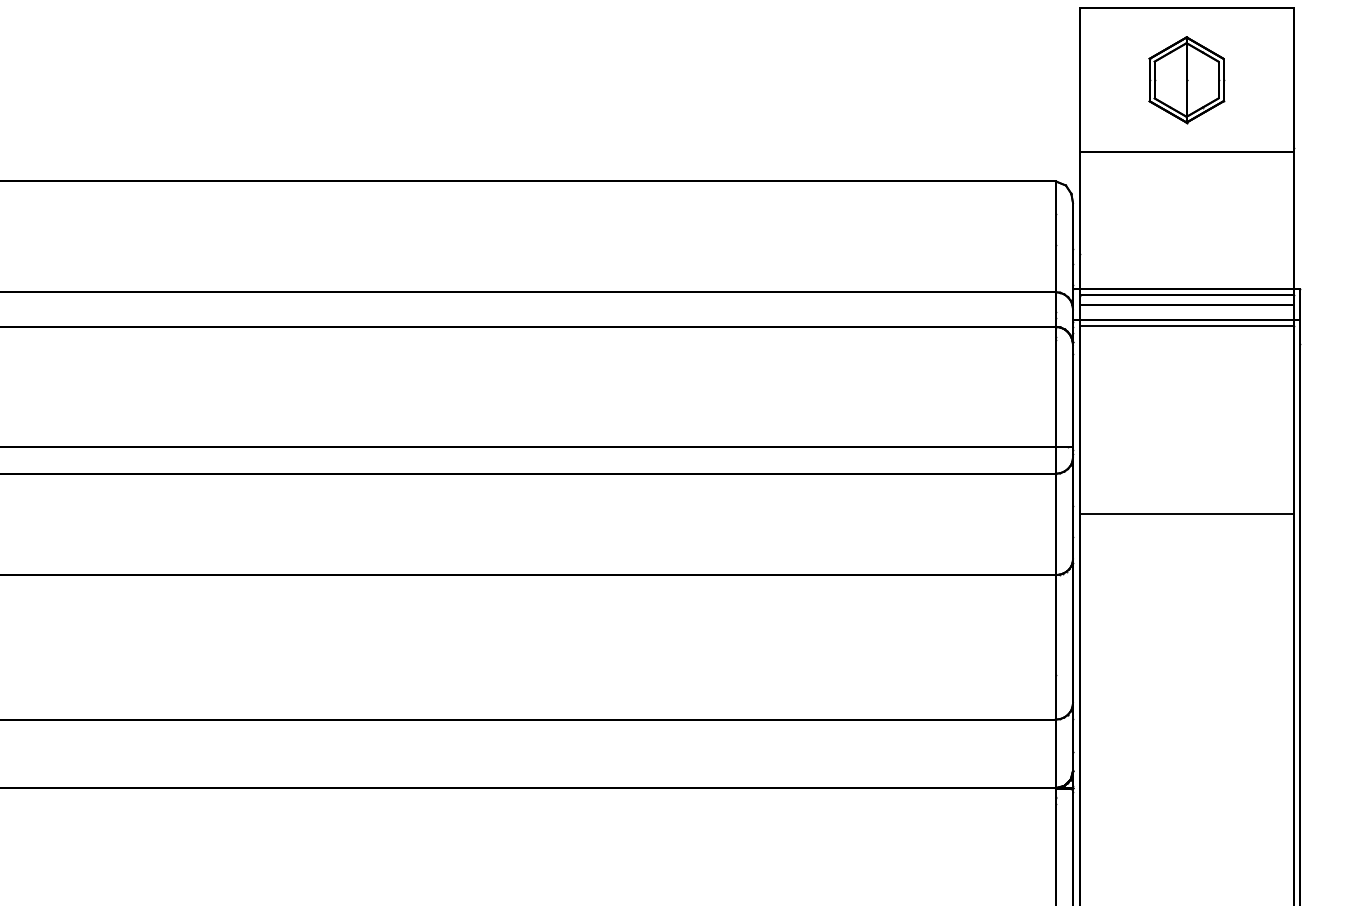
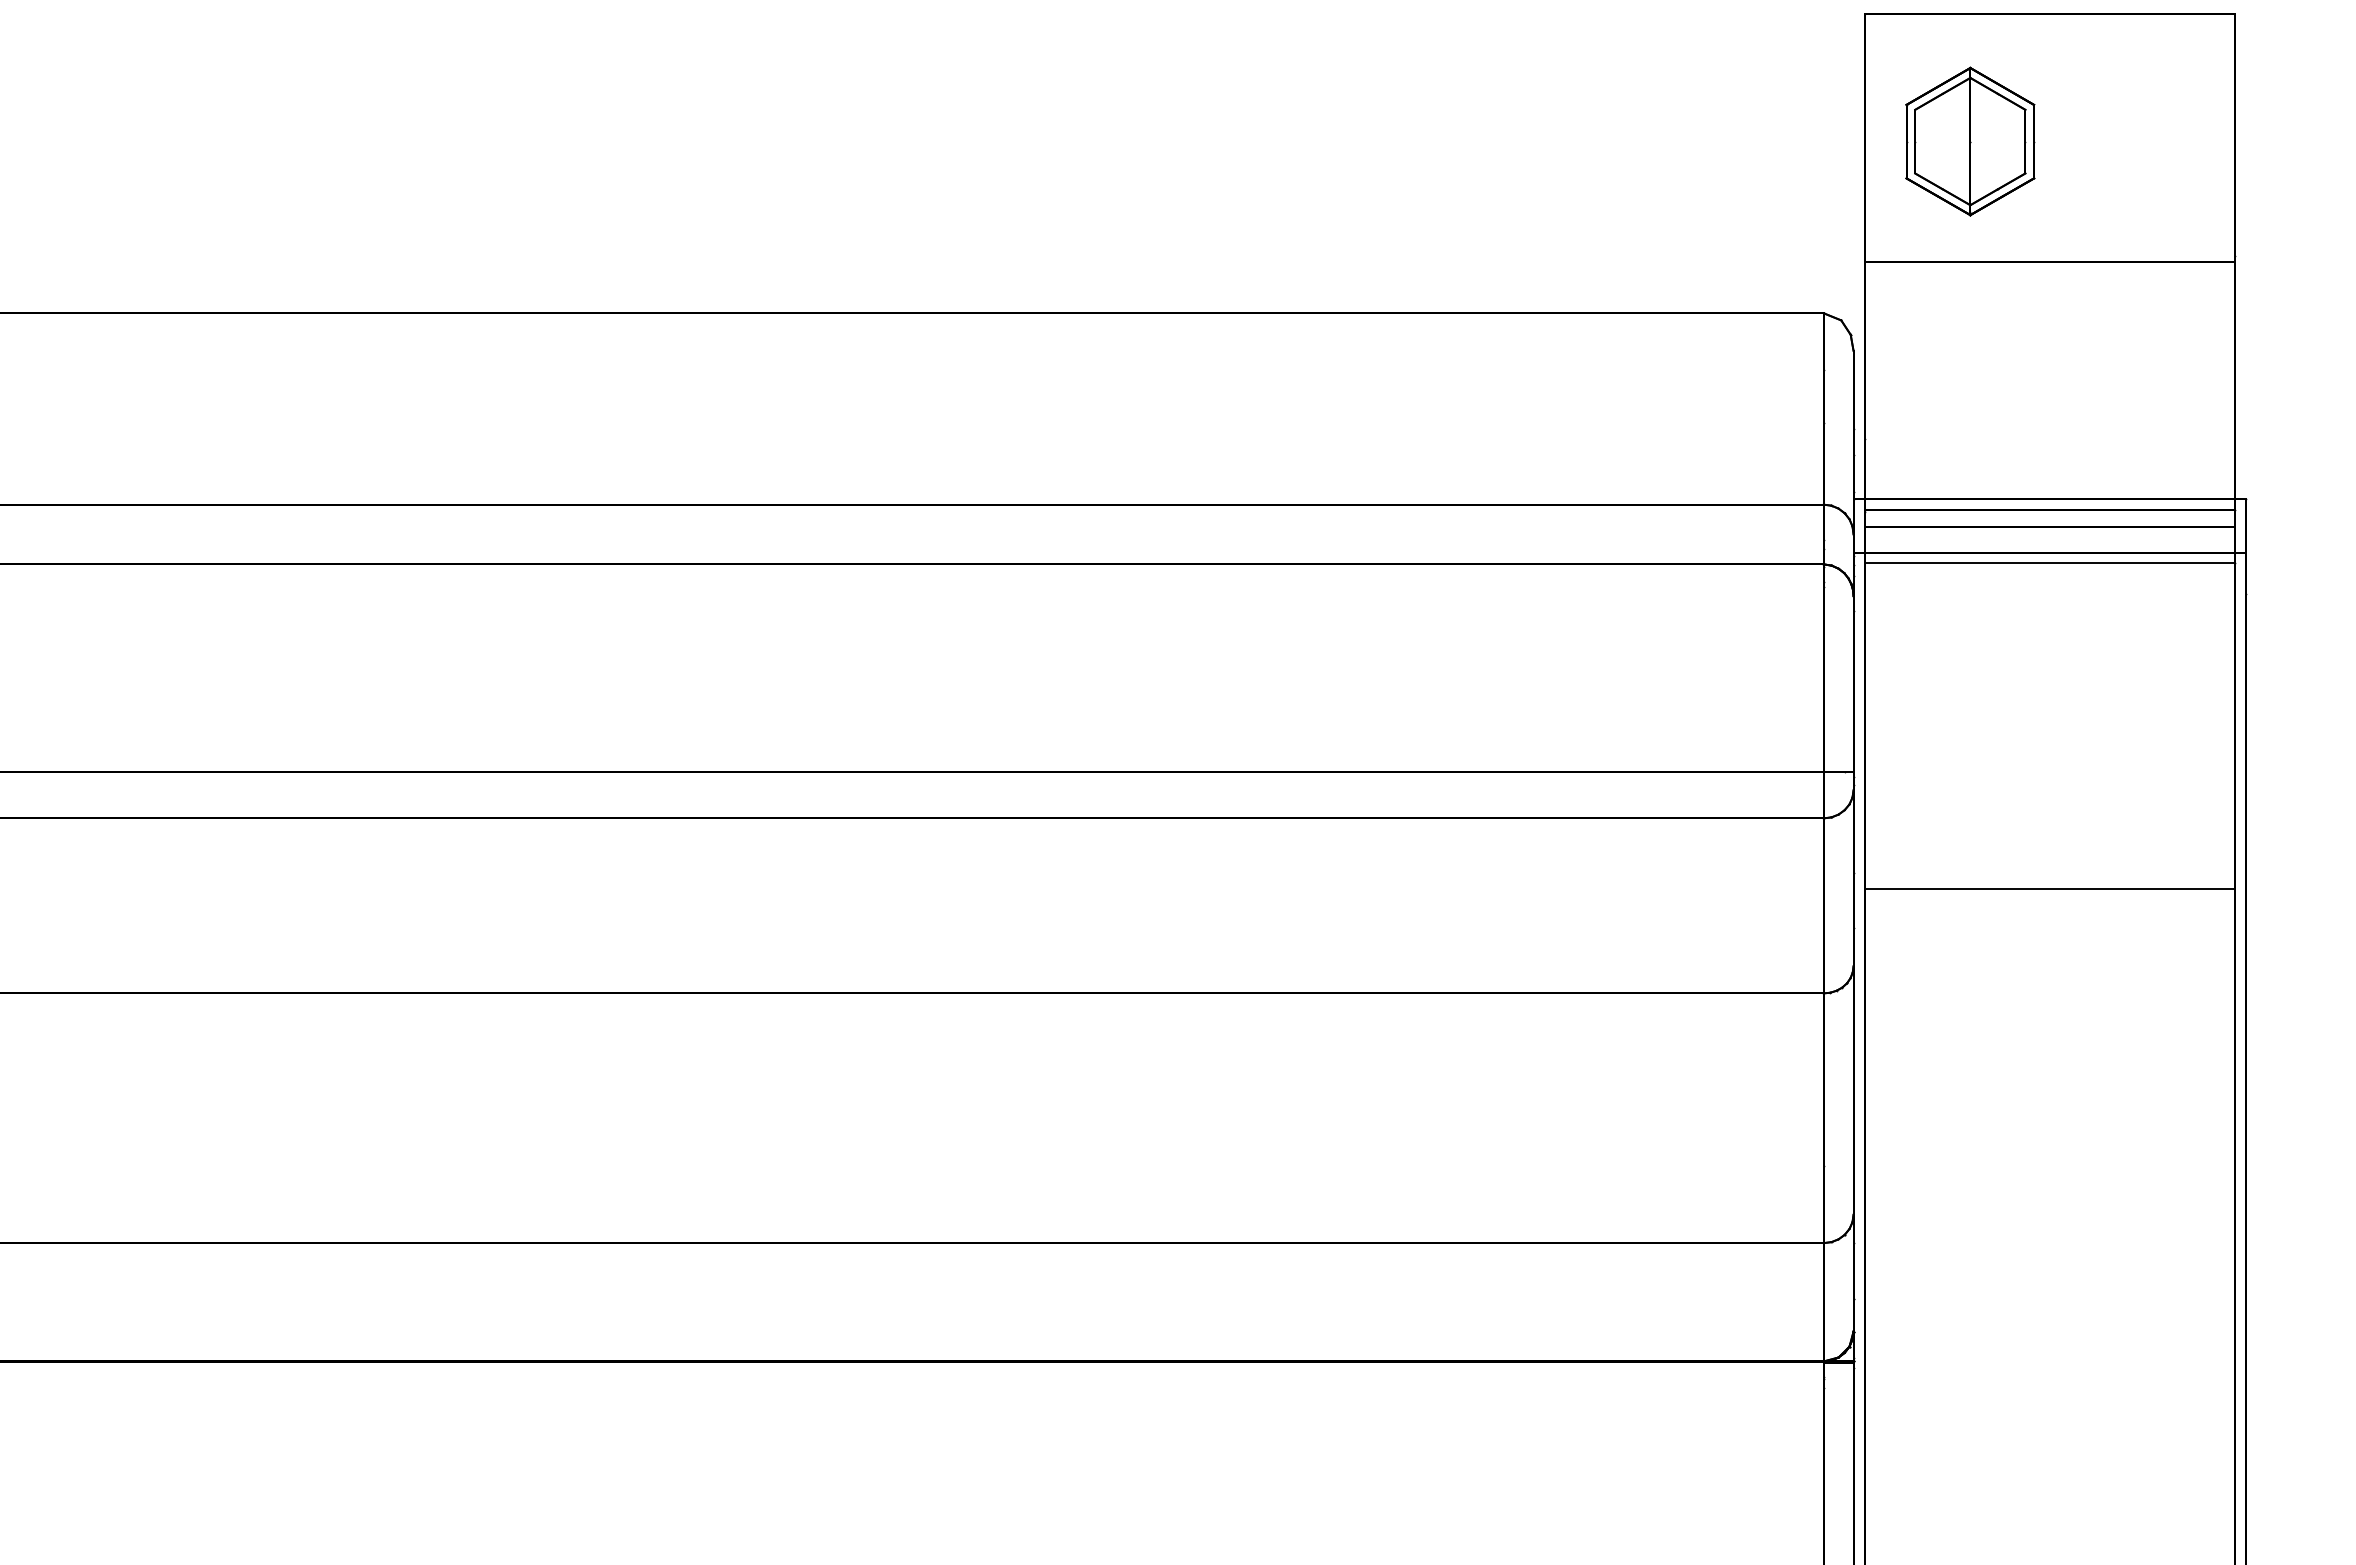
part: (1186, 80) -> (1970, 142), moved

